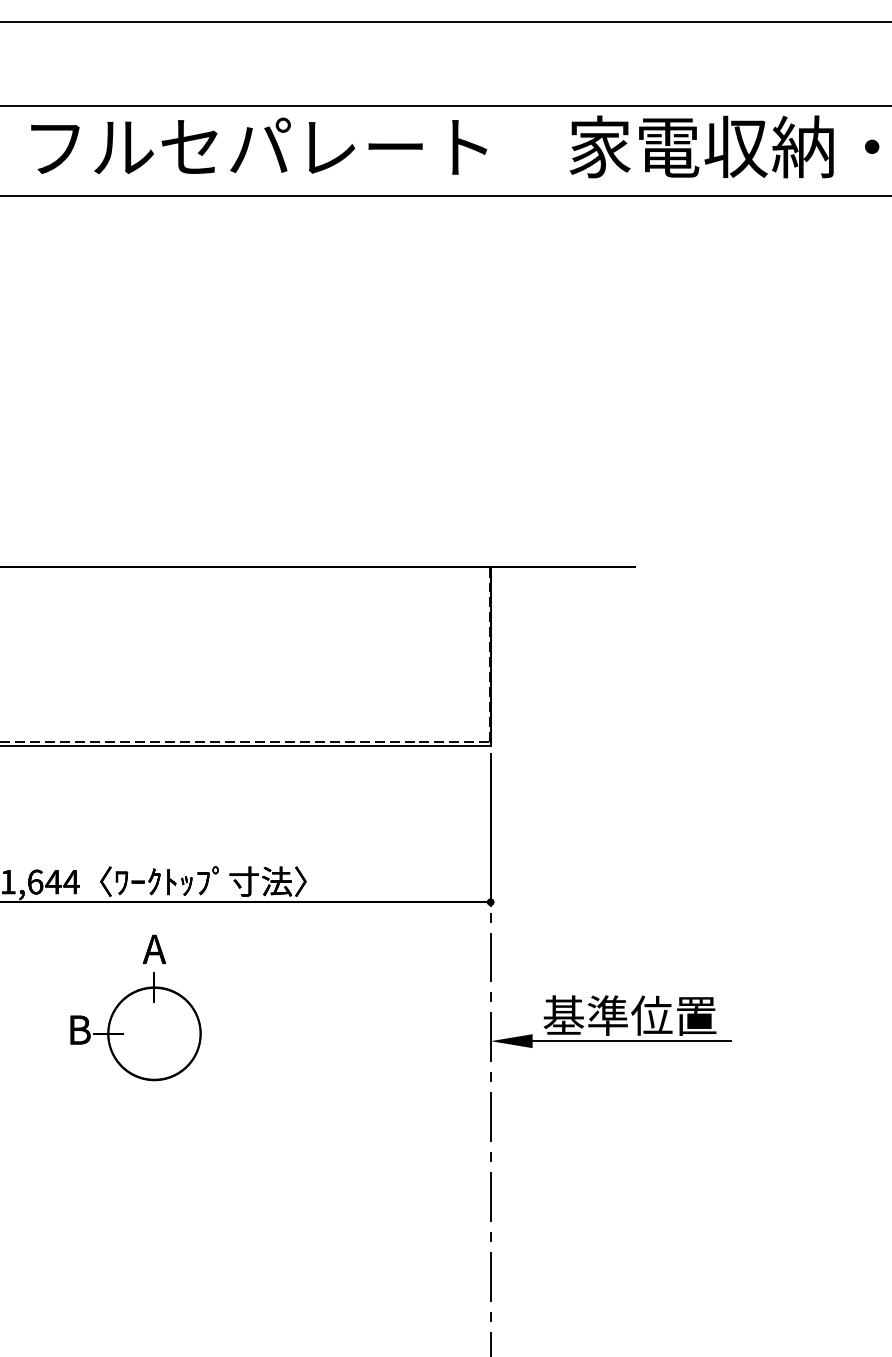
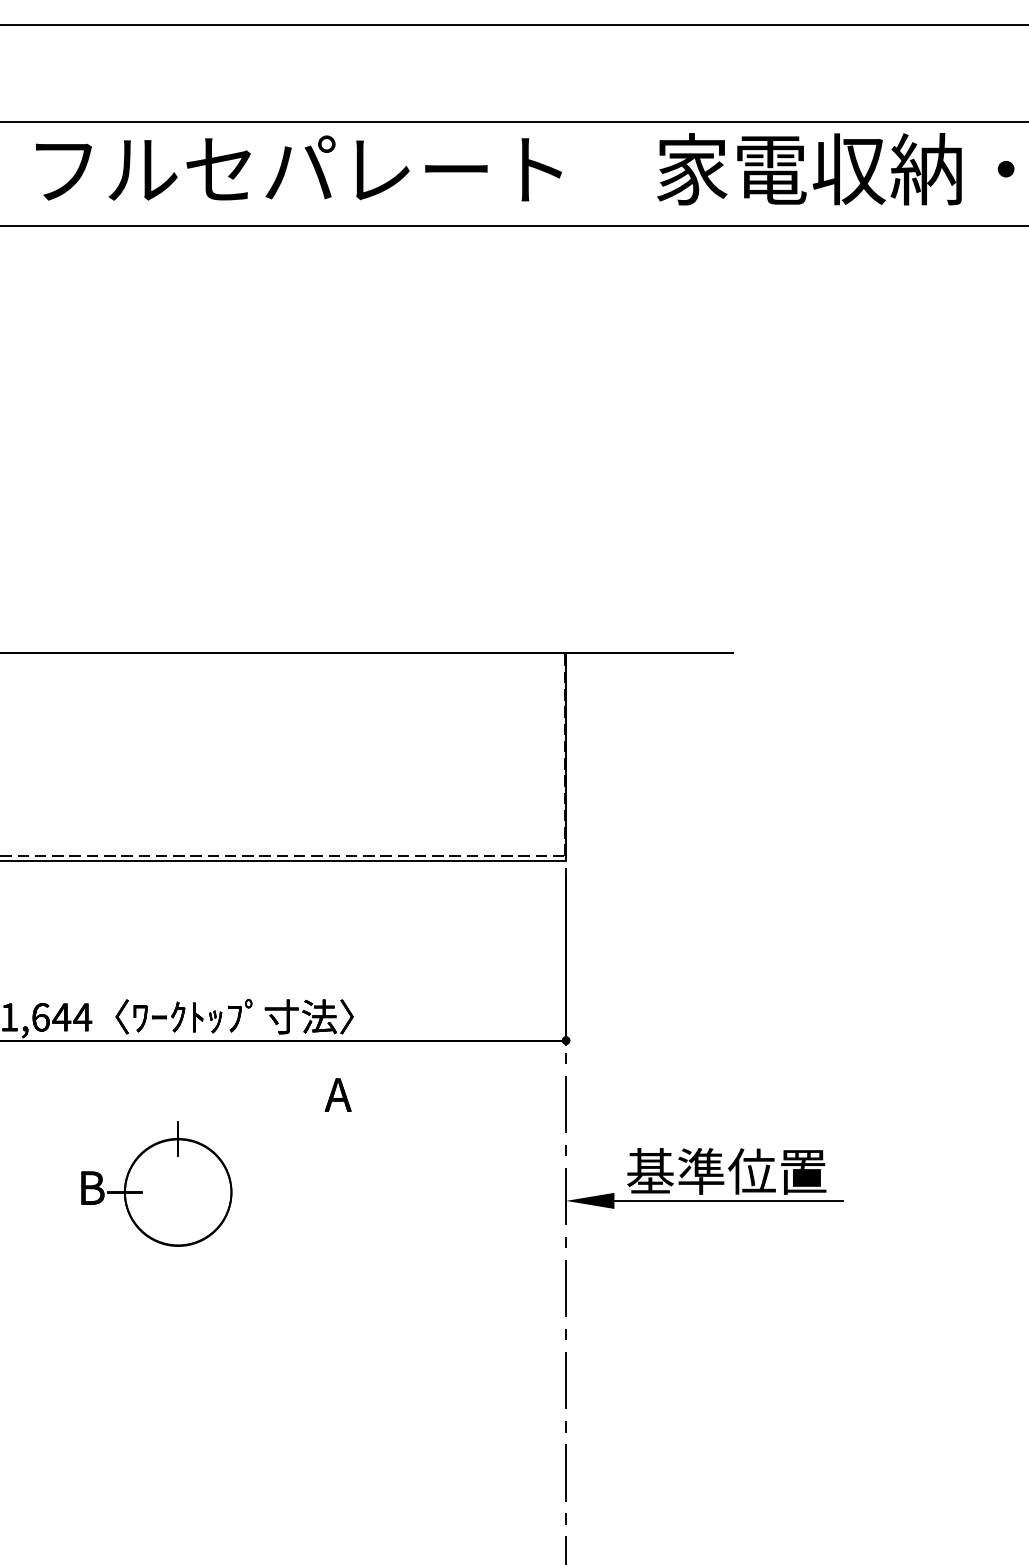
text: (153, 948) -> (337, 1094), moved

